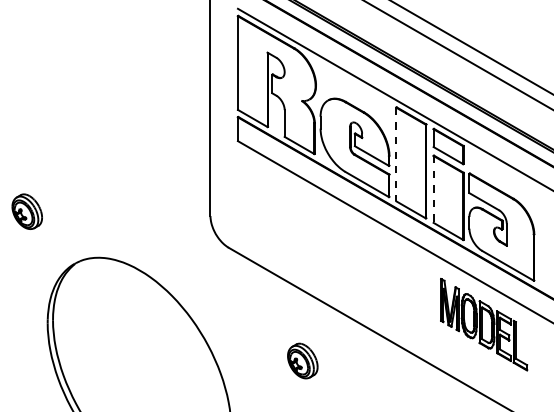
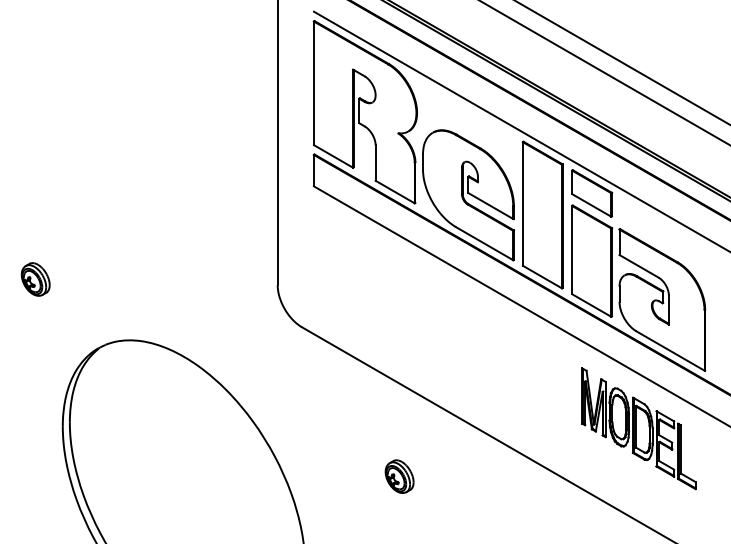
line: (396, 154) -> (523, 204), dashed -> solid
line: (433, 189) -> (572, 250), dashed -> solid
part: (26, 211) -> (34, 279), size x0.71
part: (302, 360) -> (399, 475), size x0.71

